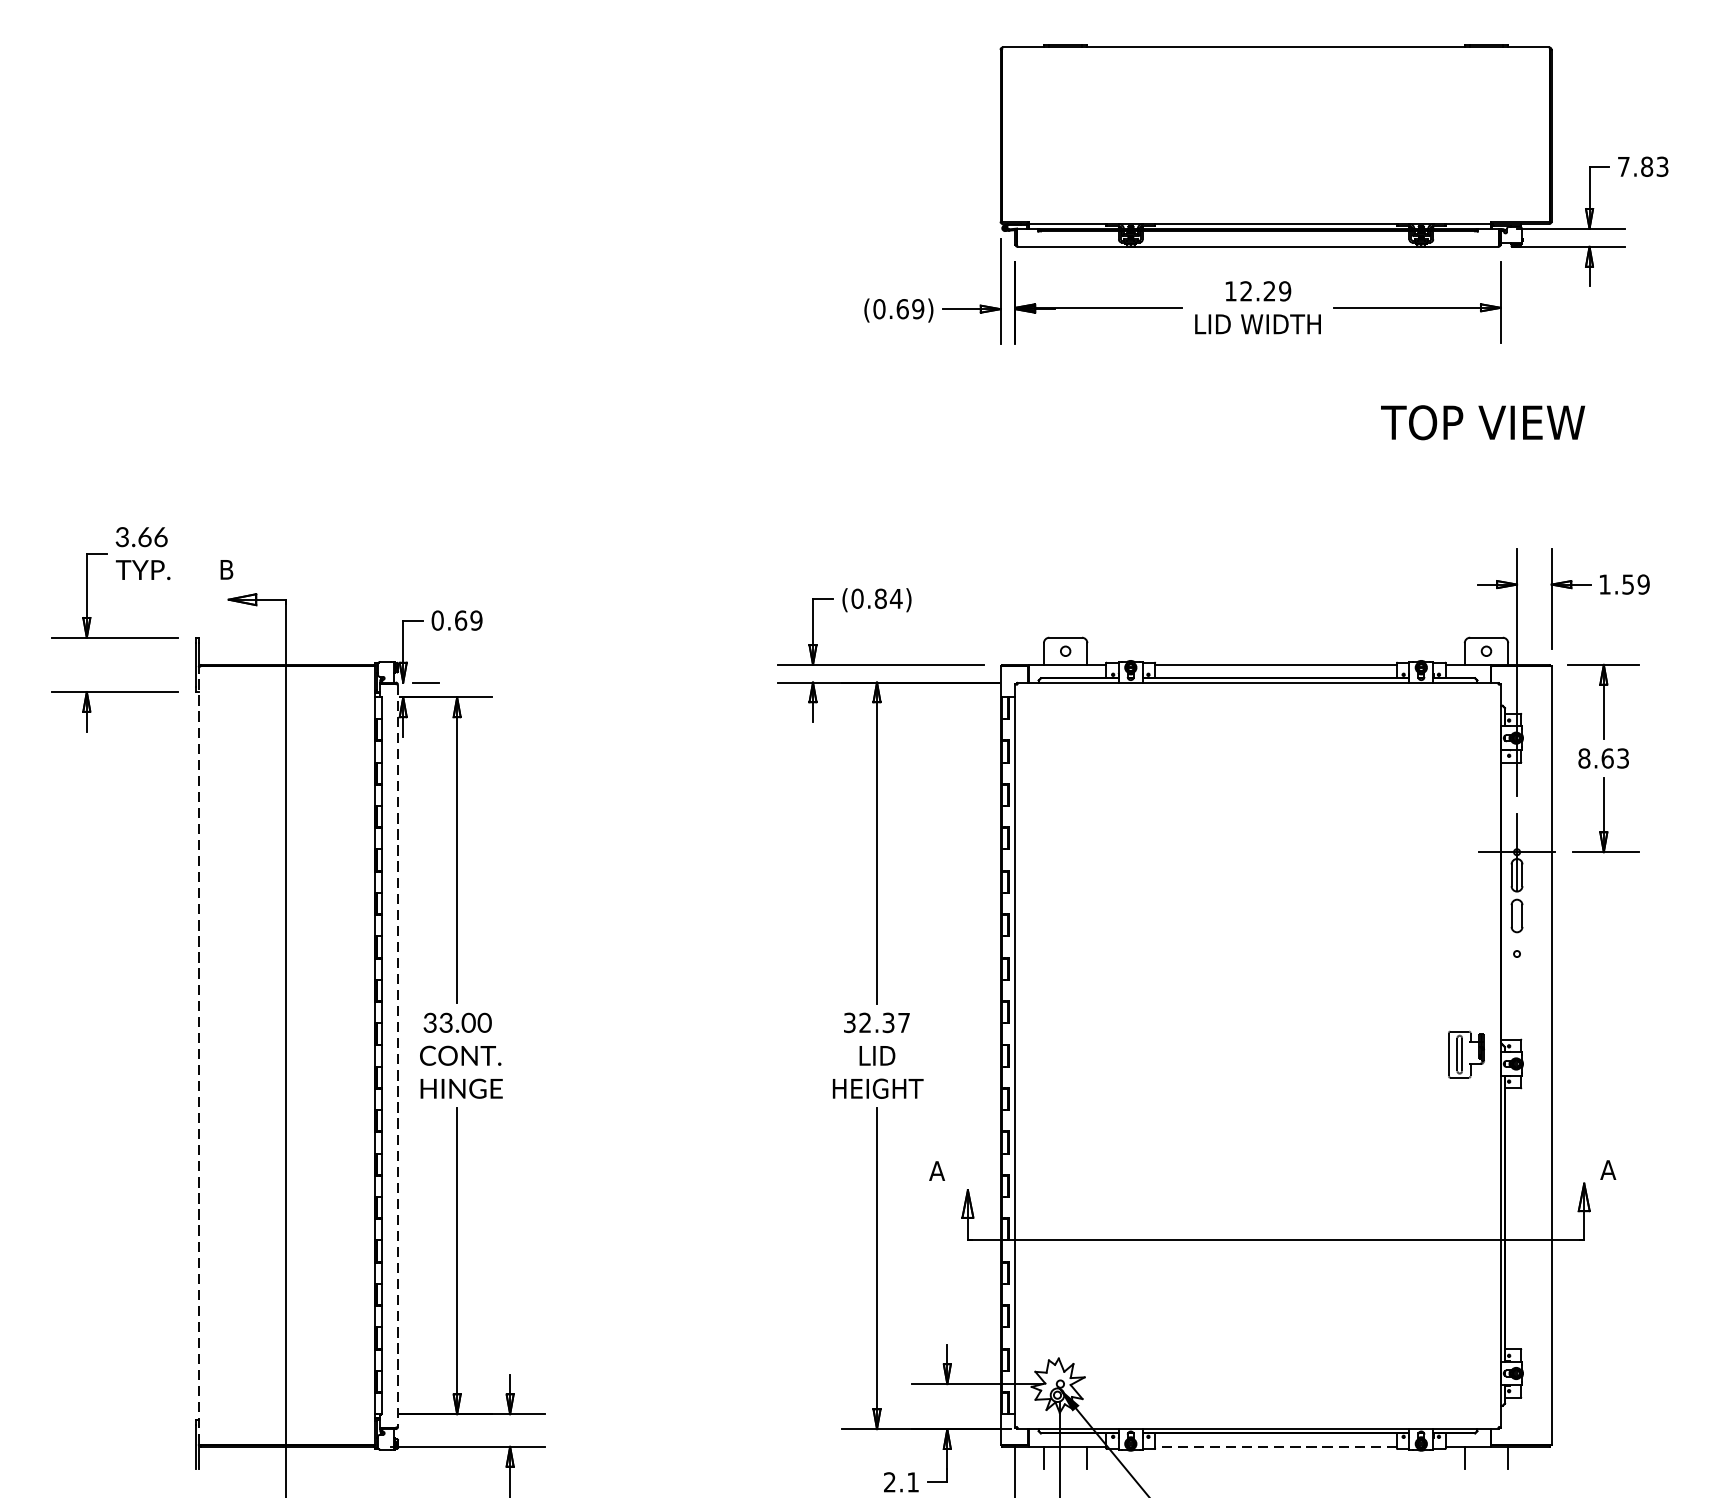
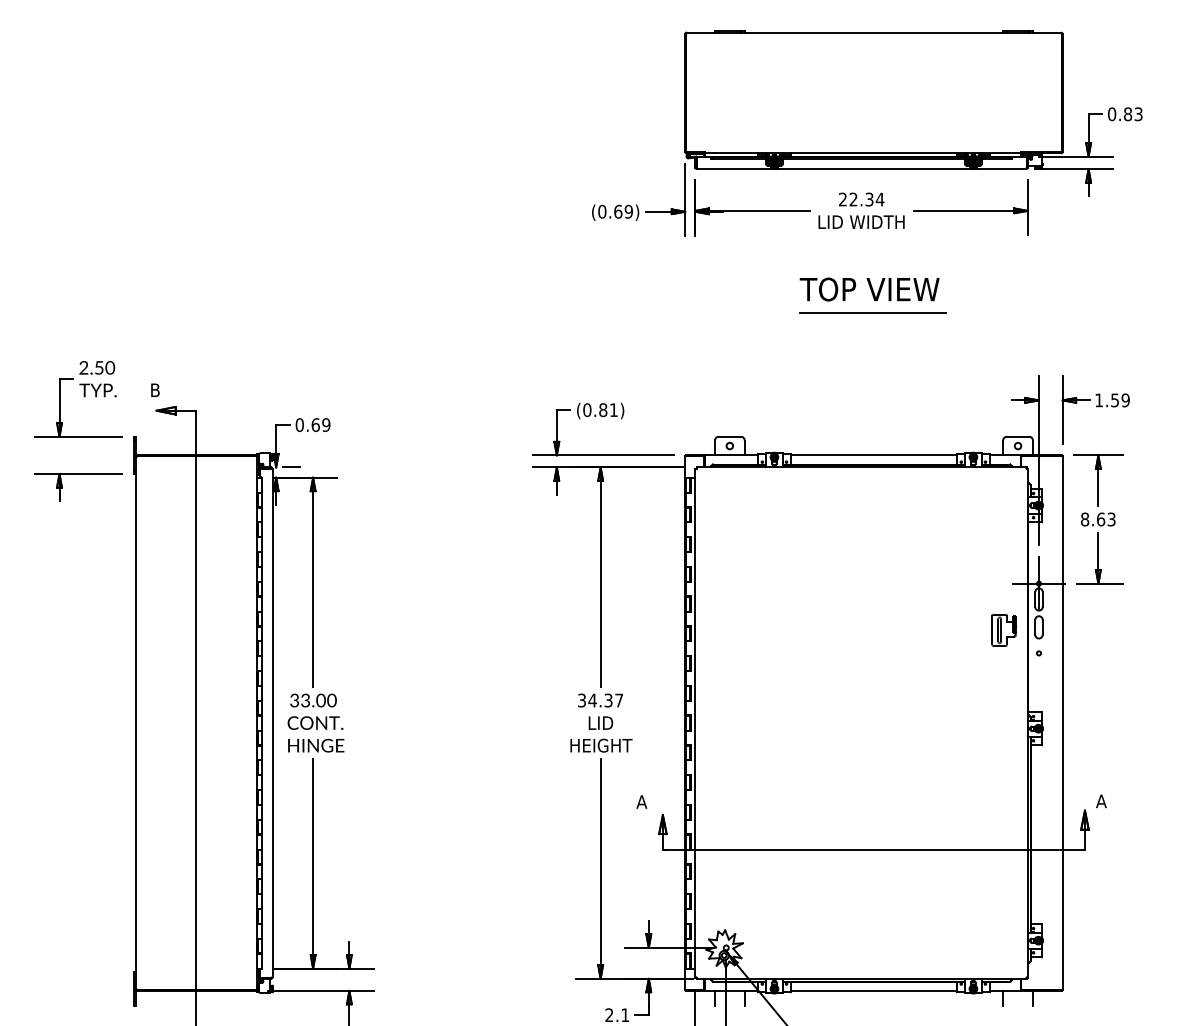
text: (1624, 167) -> (1112, 114), 7.83 -> 0.83
text: (1257, 291) -> (861, 199), 12.29 -> 22.34
text: (1482, 422) -> (869, 289), moved
line: (1273, 456) -> (872, 312), added
text: (142, 536) -> (97, 367), 3.66 -> 2.50
text: (895, 597) -> (613, 409), (0.84) -> (0.81)
text: (865, 1022) -> (592, 700), 32.37 -> 34.37
part: (1466, 1053) -> (1004, 629), moved
line: (199, 1054) -> (136, 722), dashed -> solid
line: (397, 1056) -> (272, 723), dashed -> solid
line: (1275, 1446) -> (873, 990), dashed -> solid

